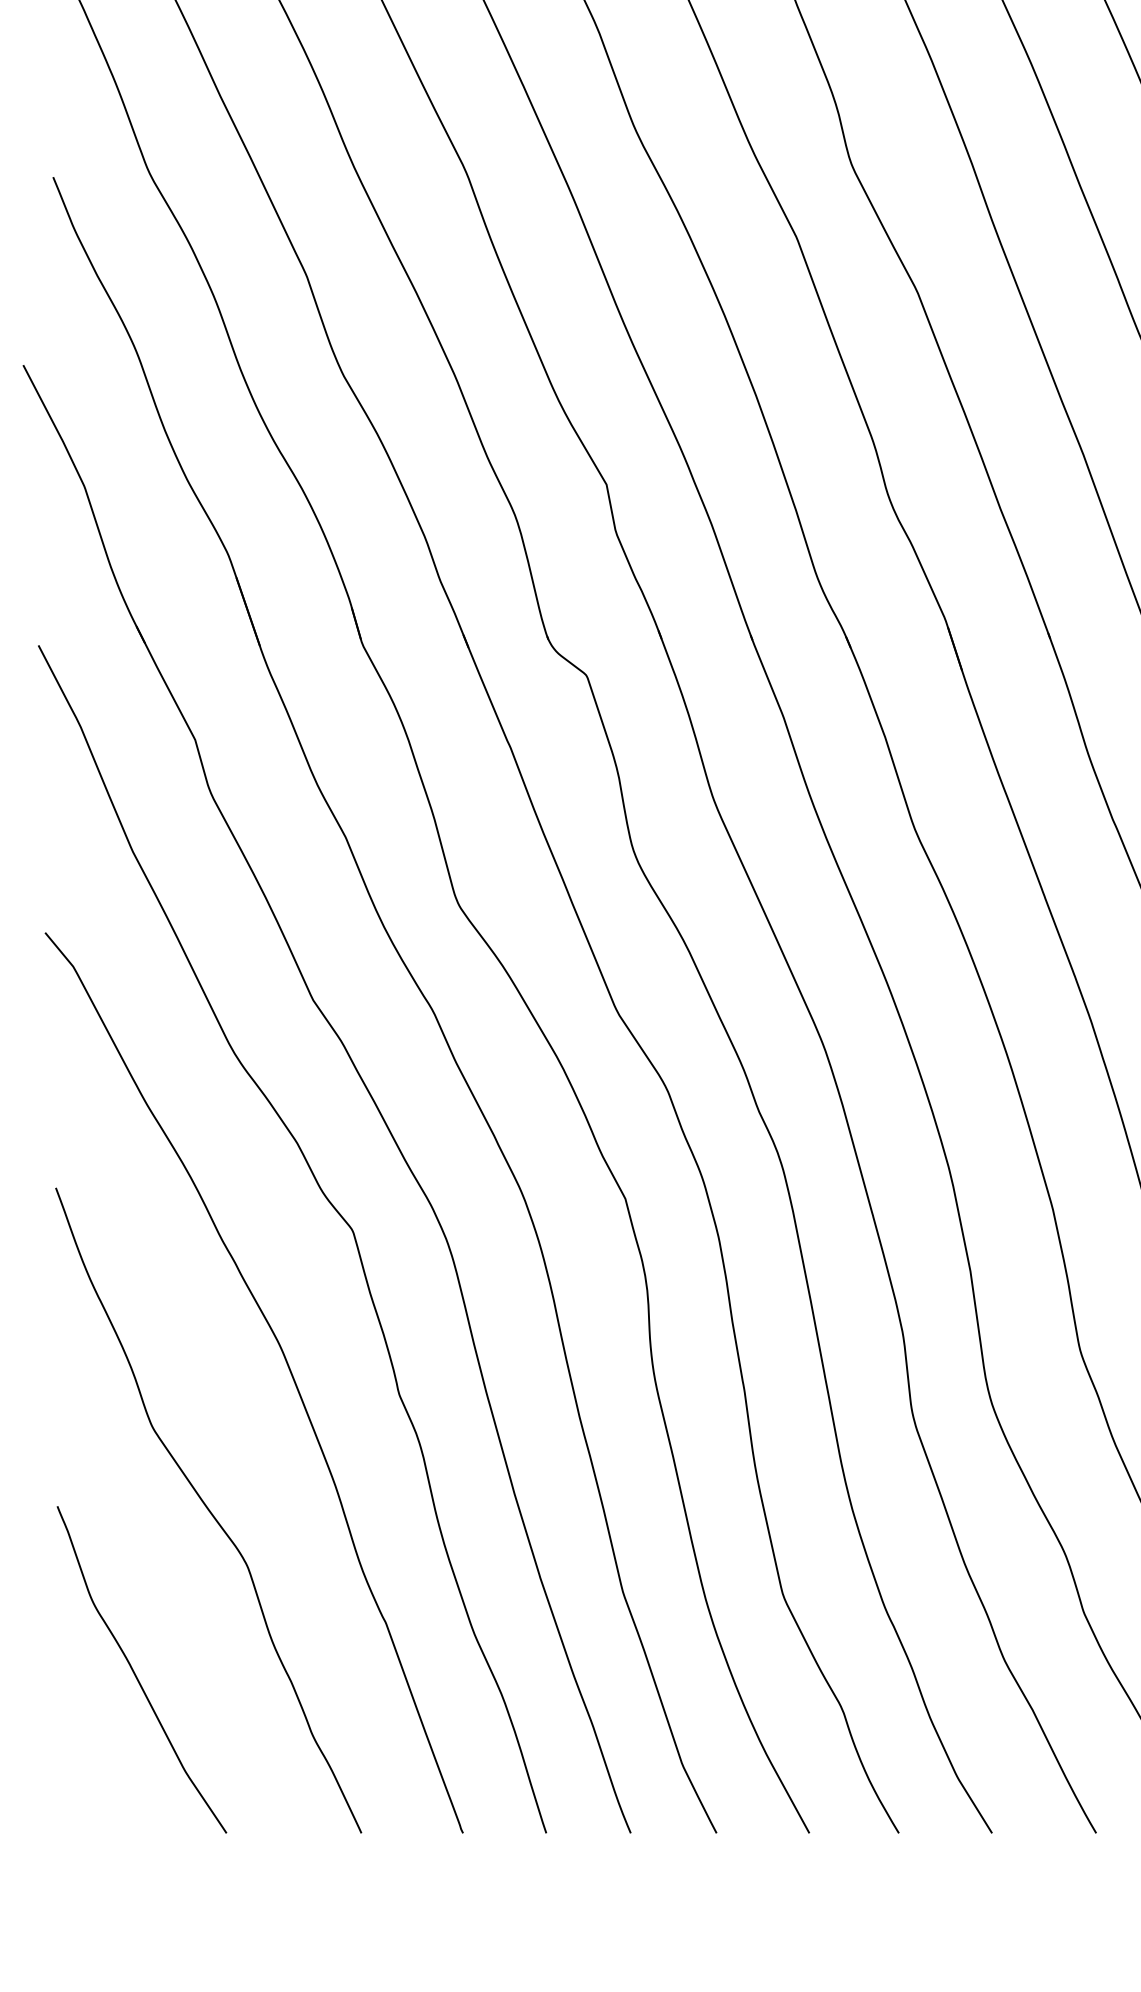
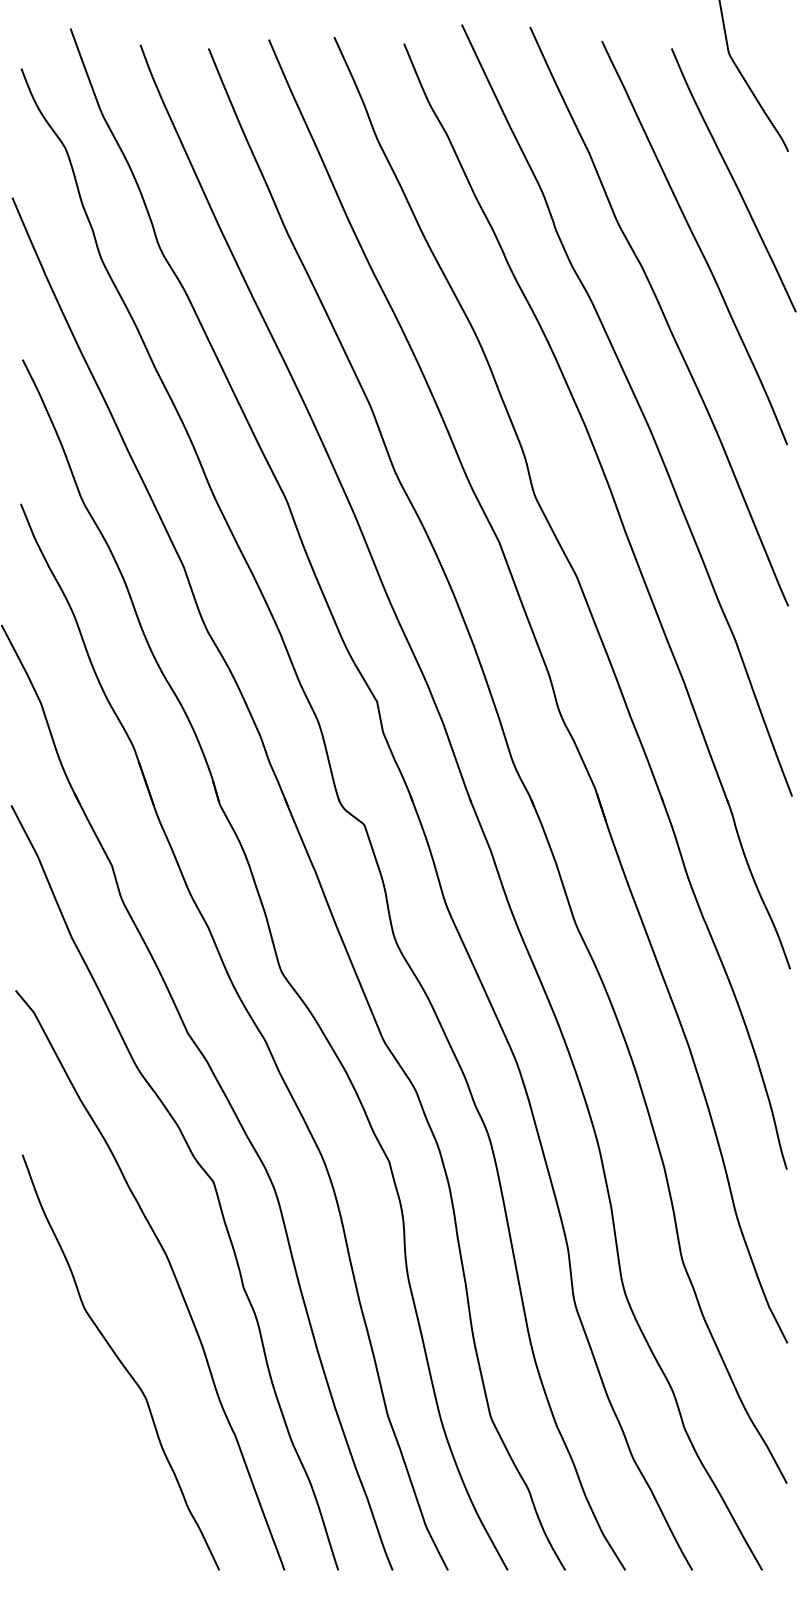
curve: (135, 1670) -> (73, 1465), removed

